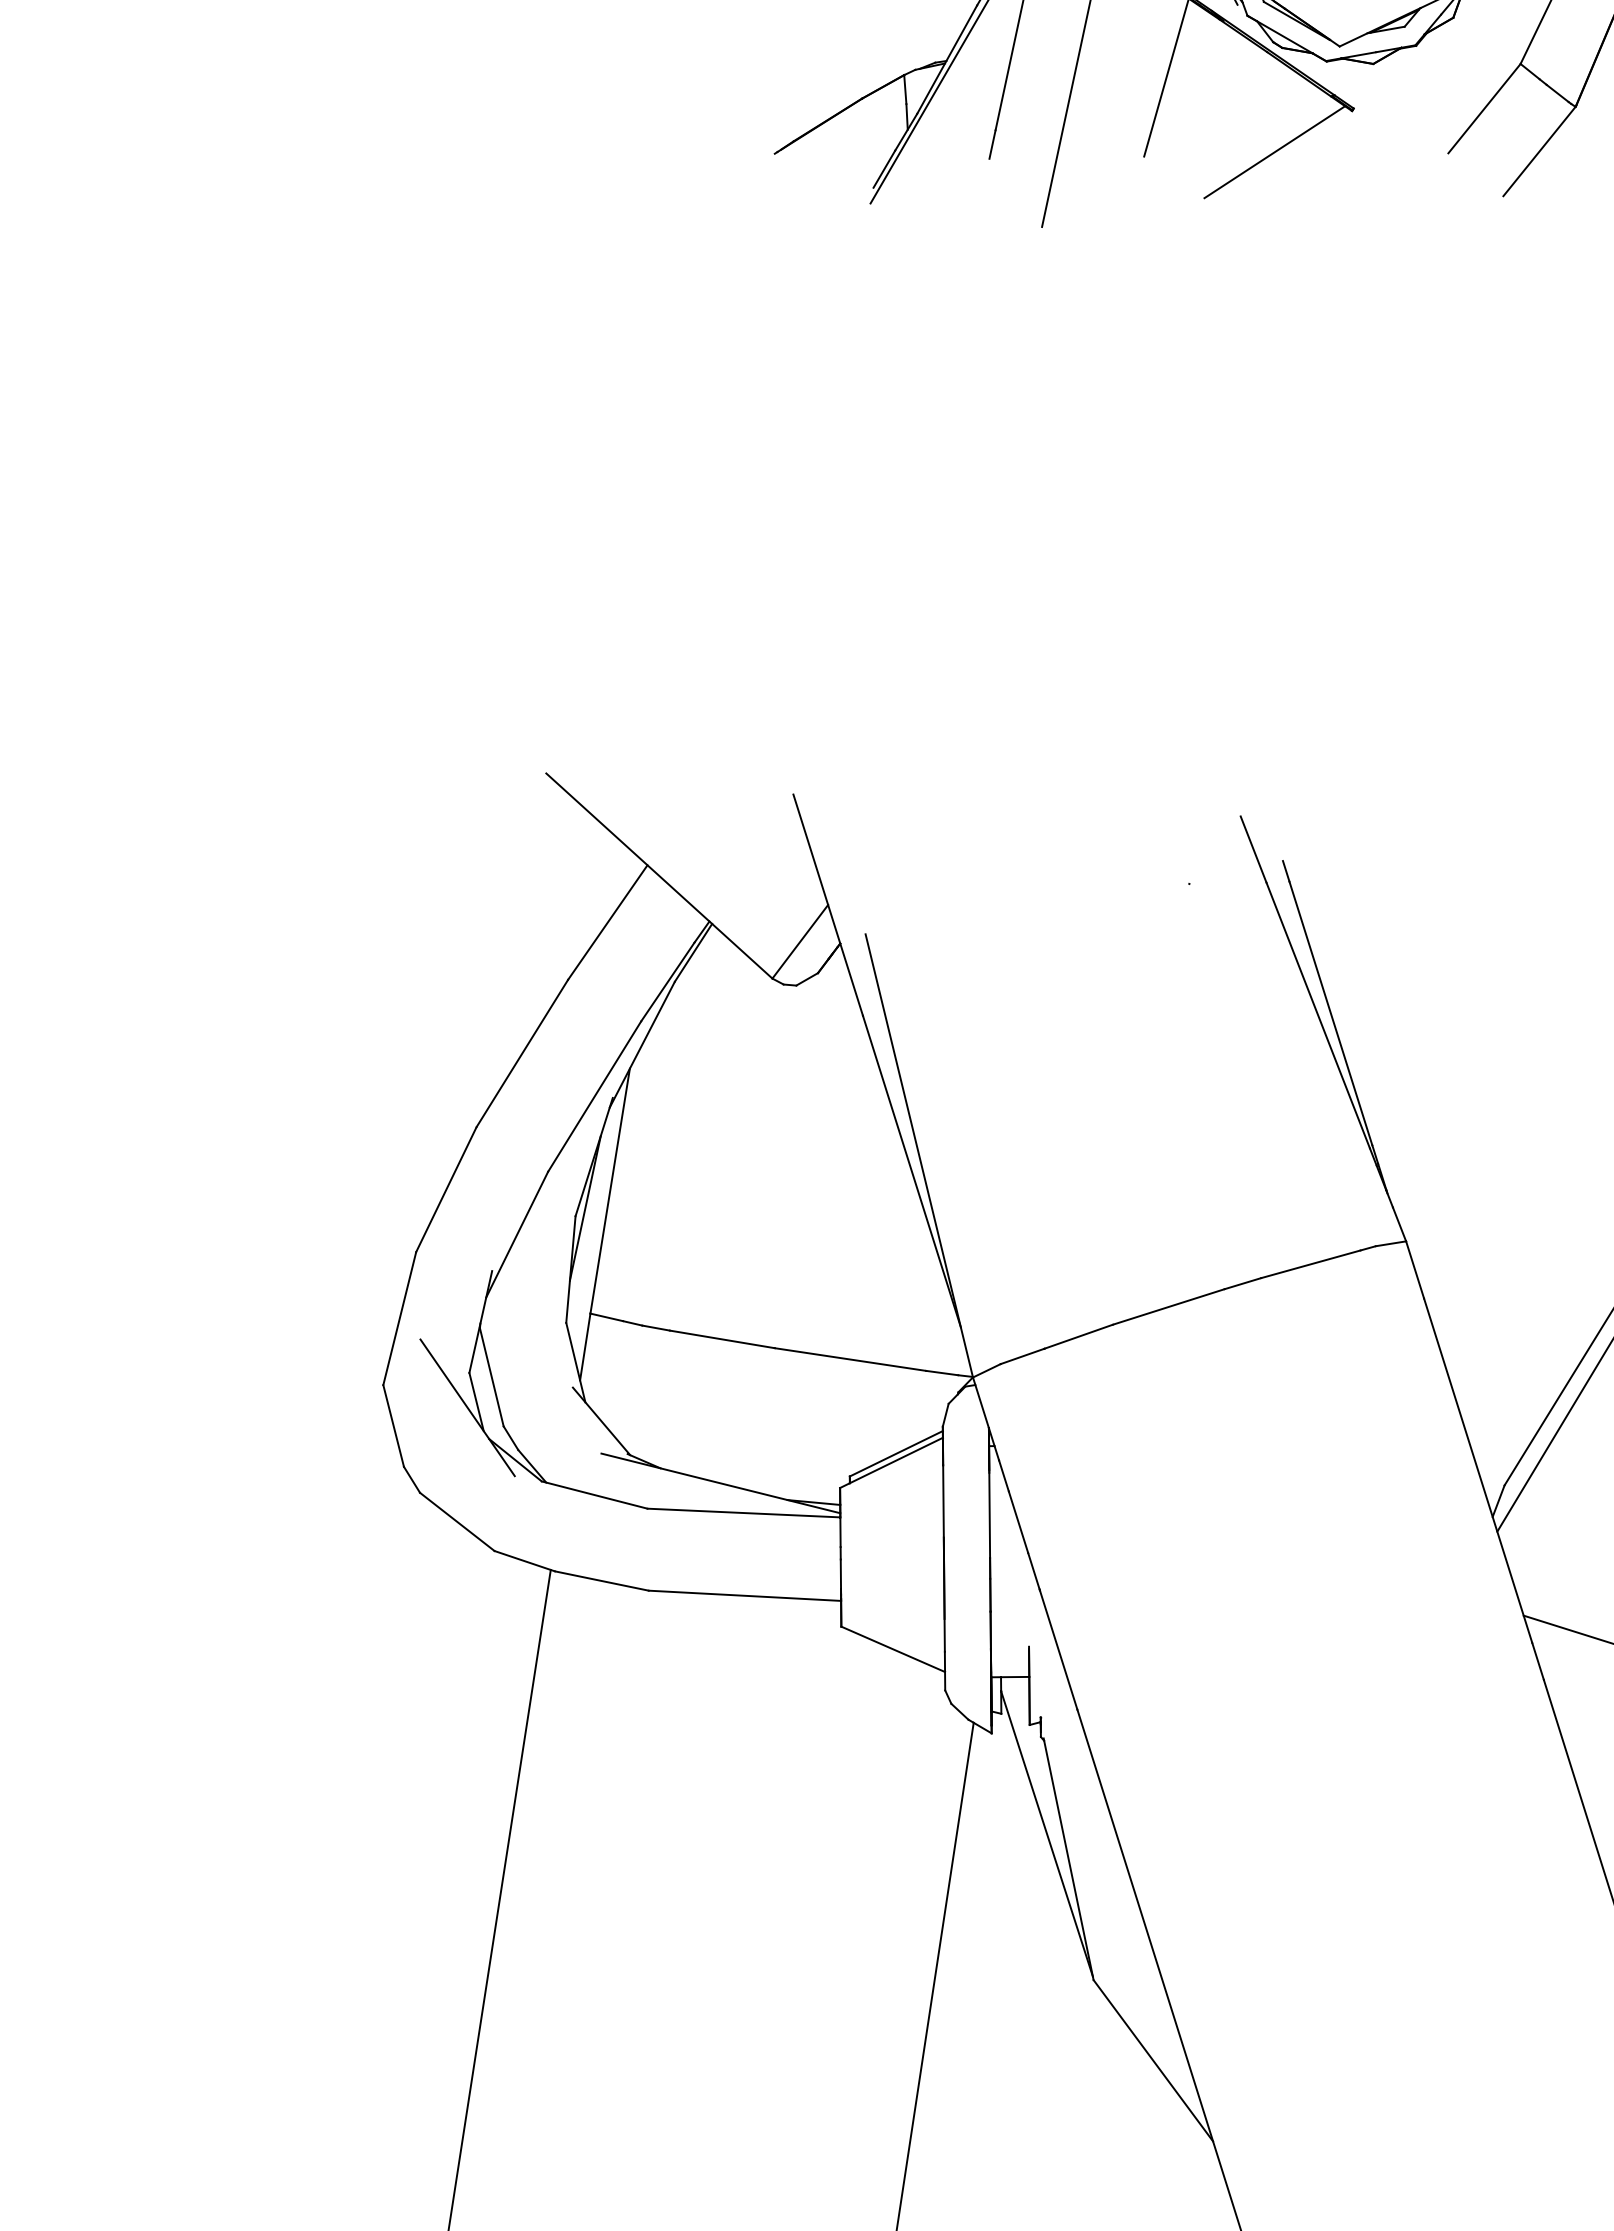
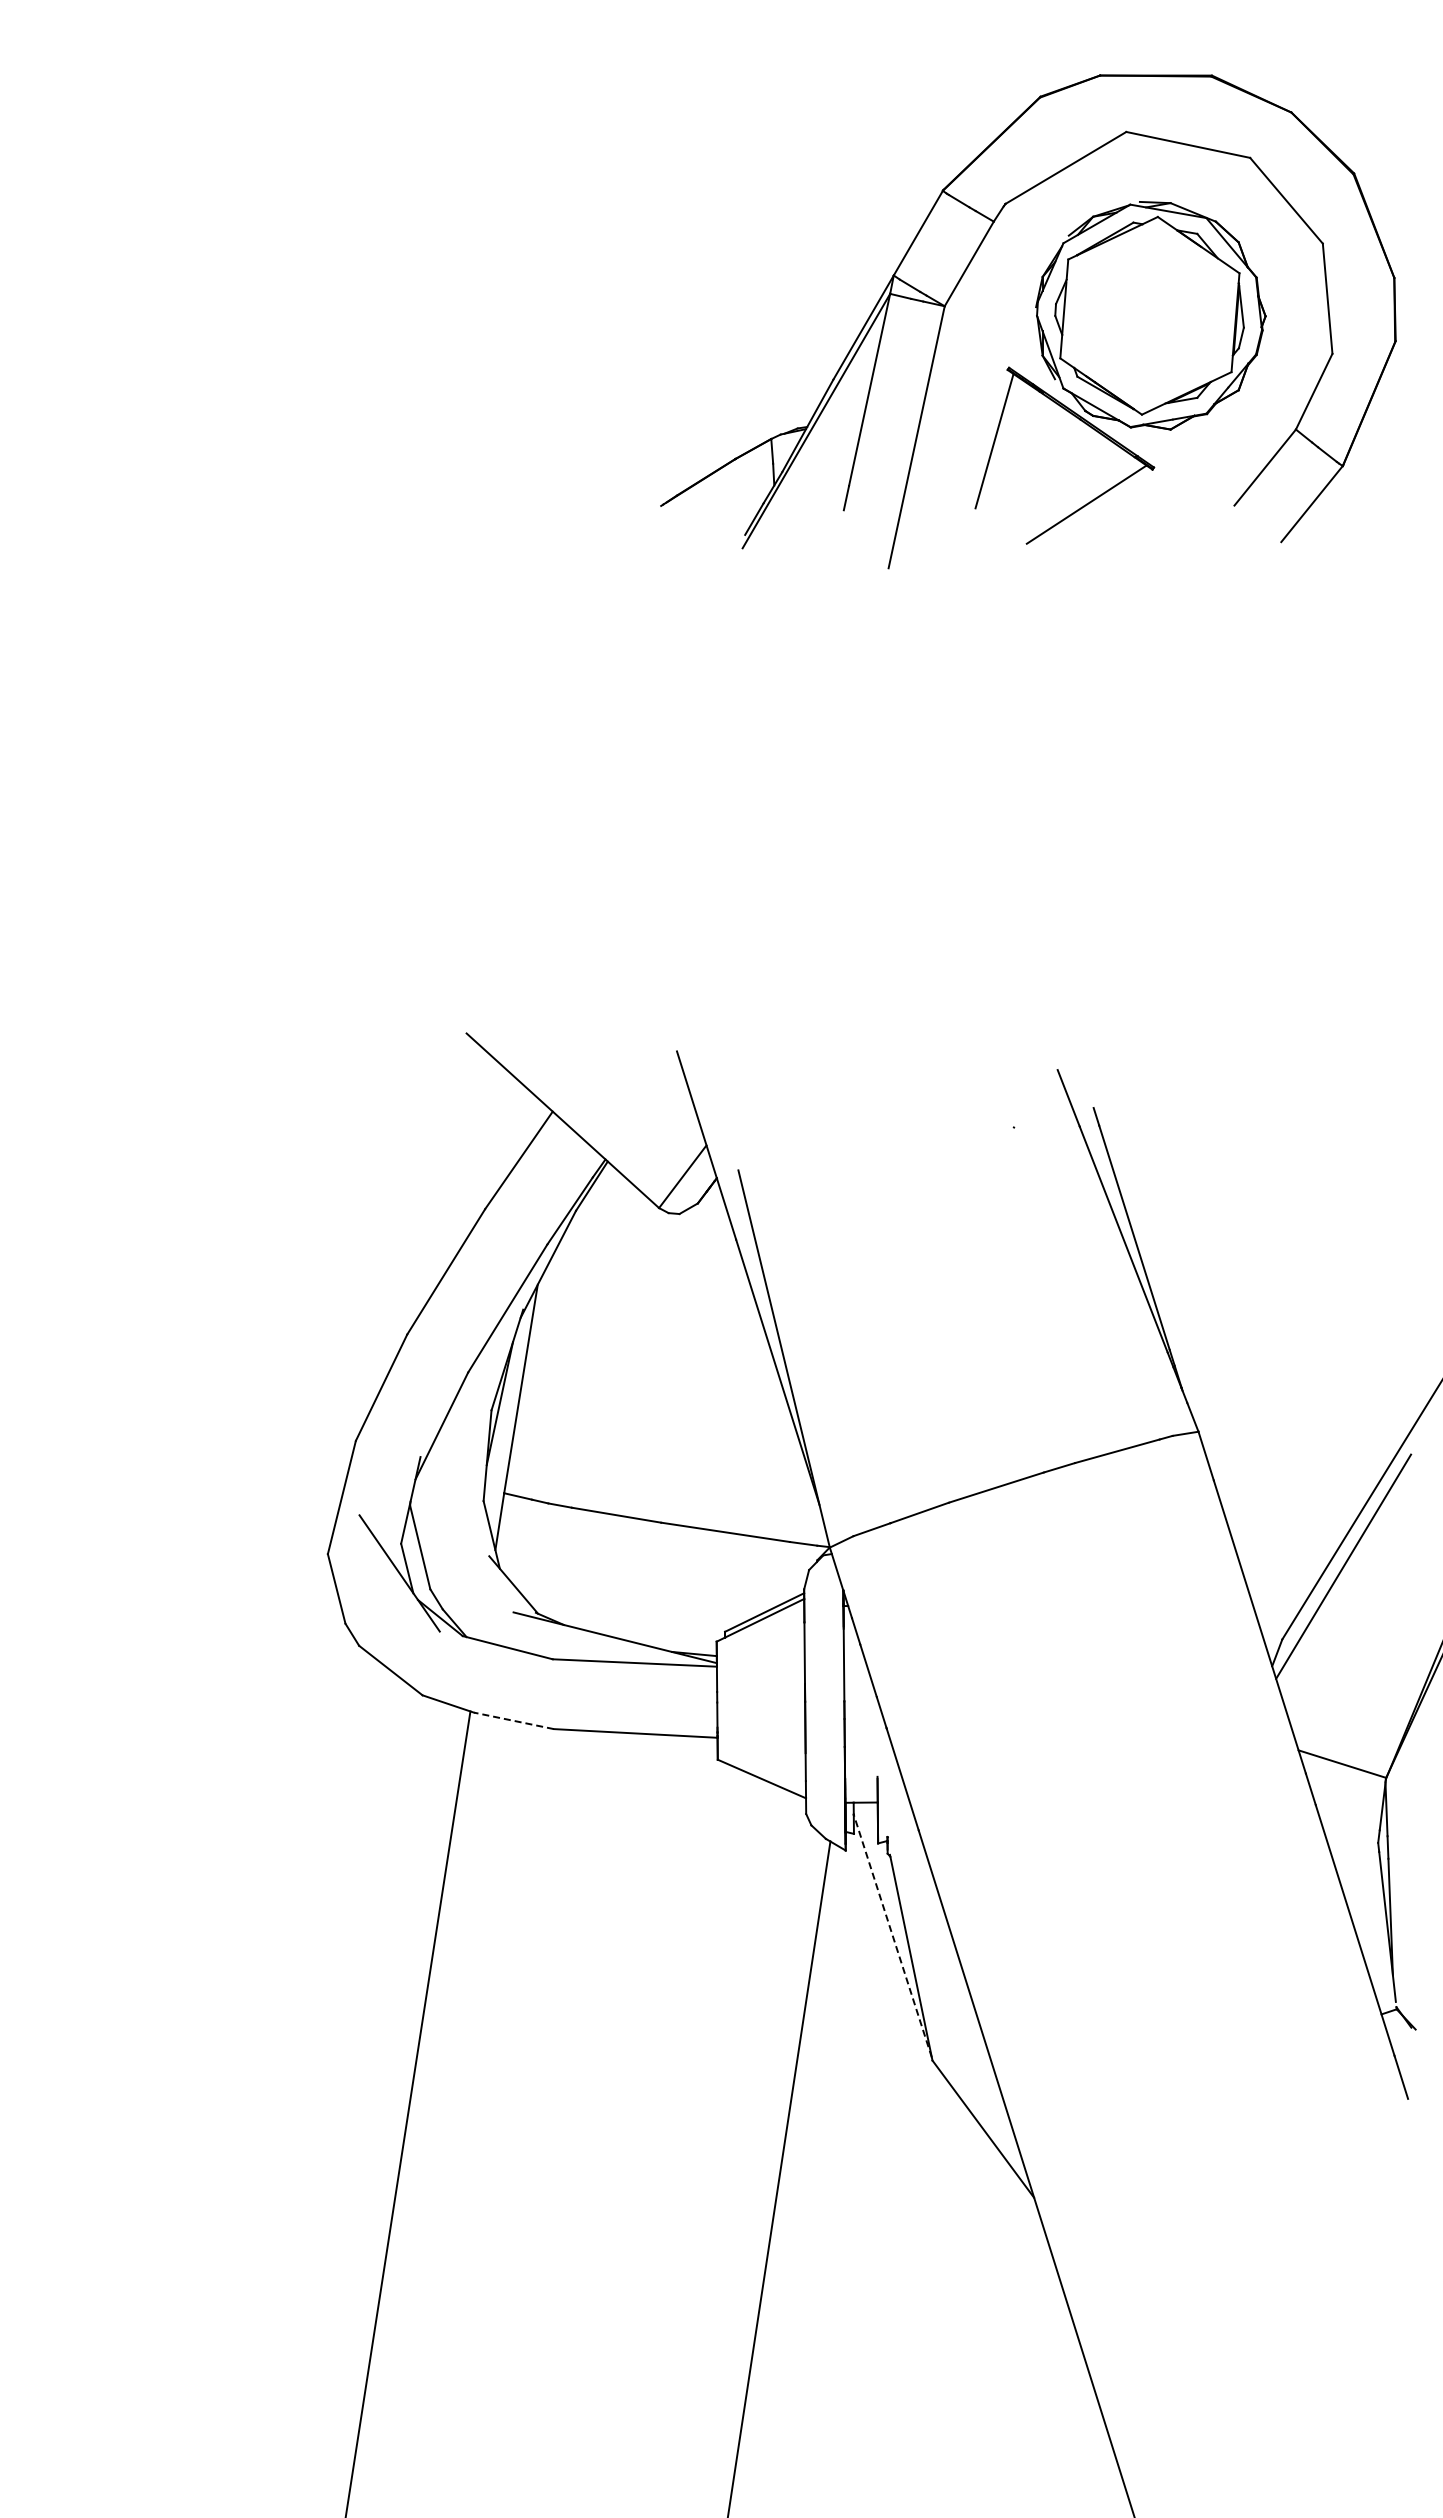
line: (601, 1580) -> (513, 1720), solid -> dashed
line: (1046, 1833) -> (892, 1935), solid -> dashed

